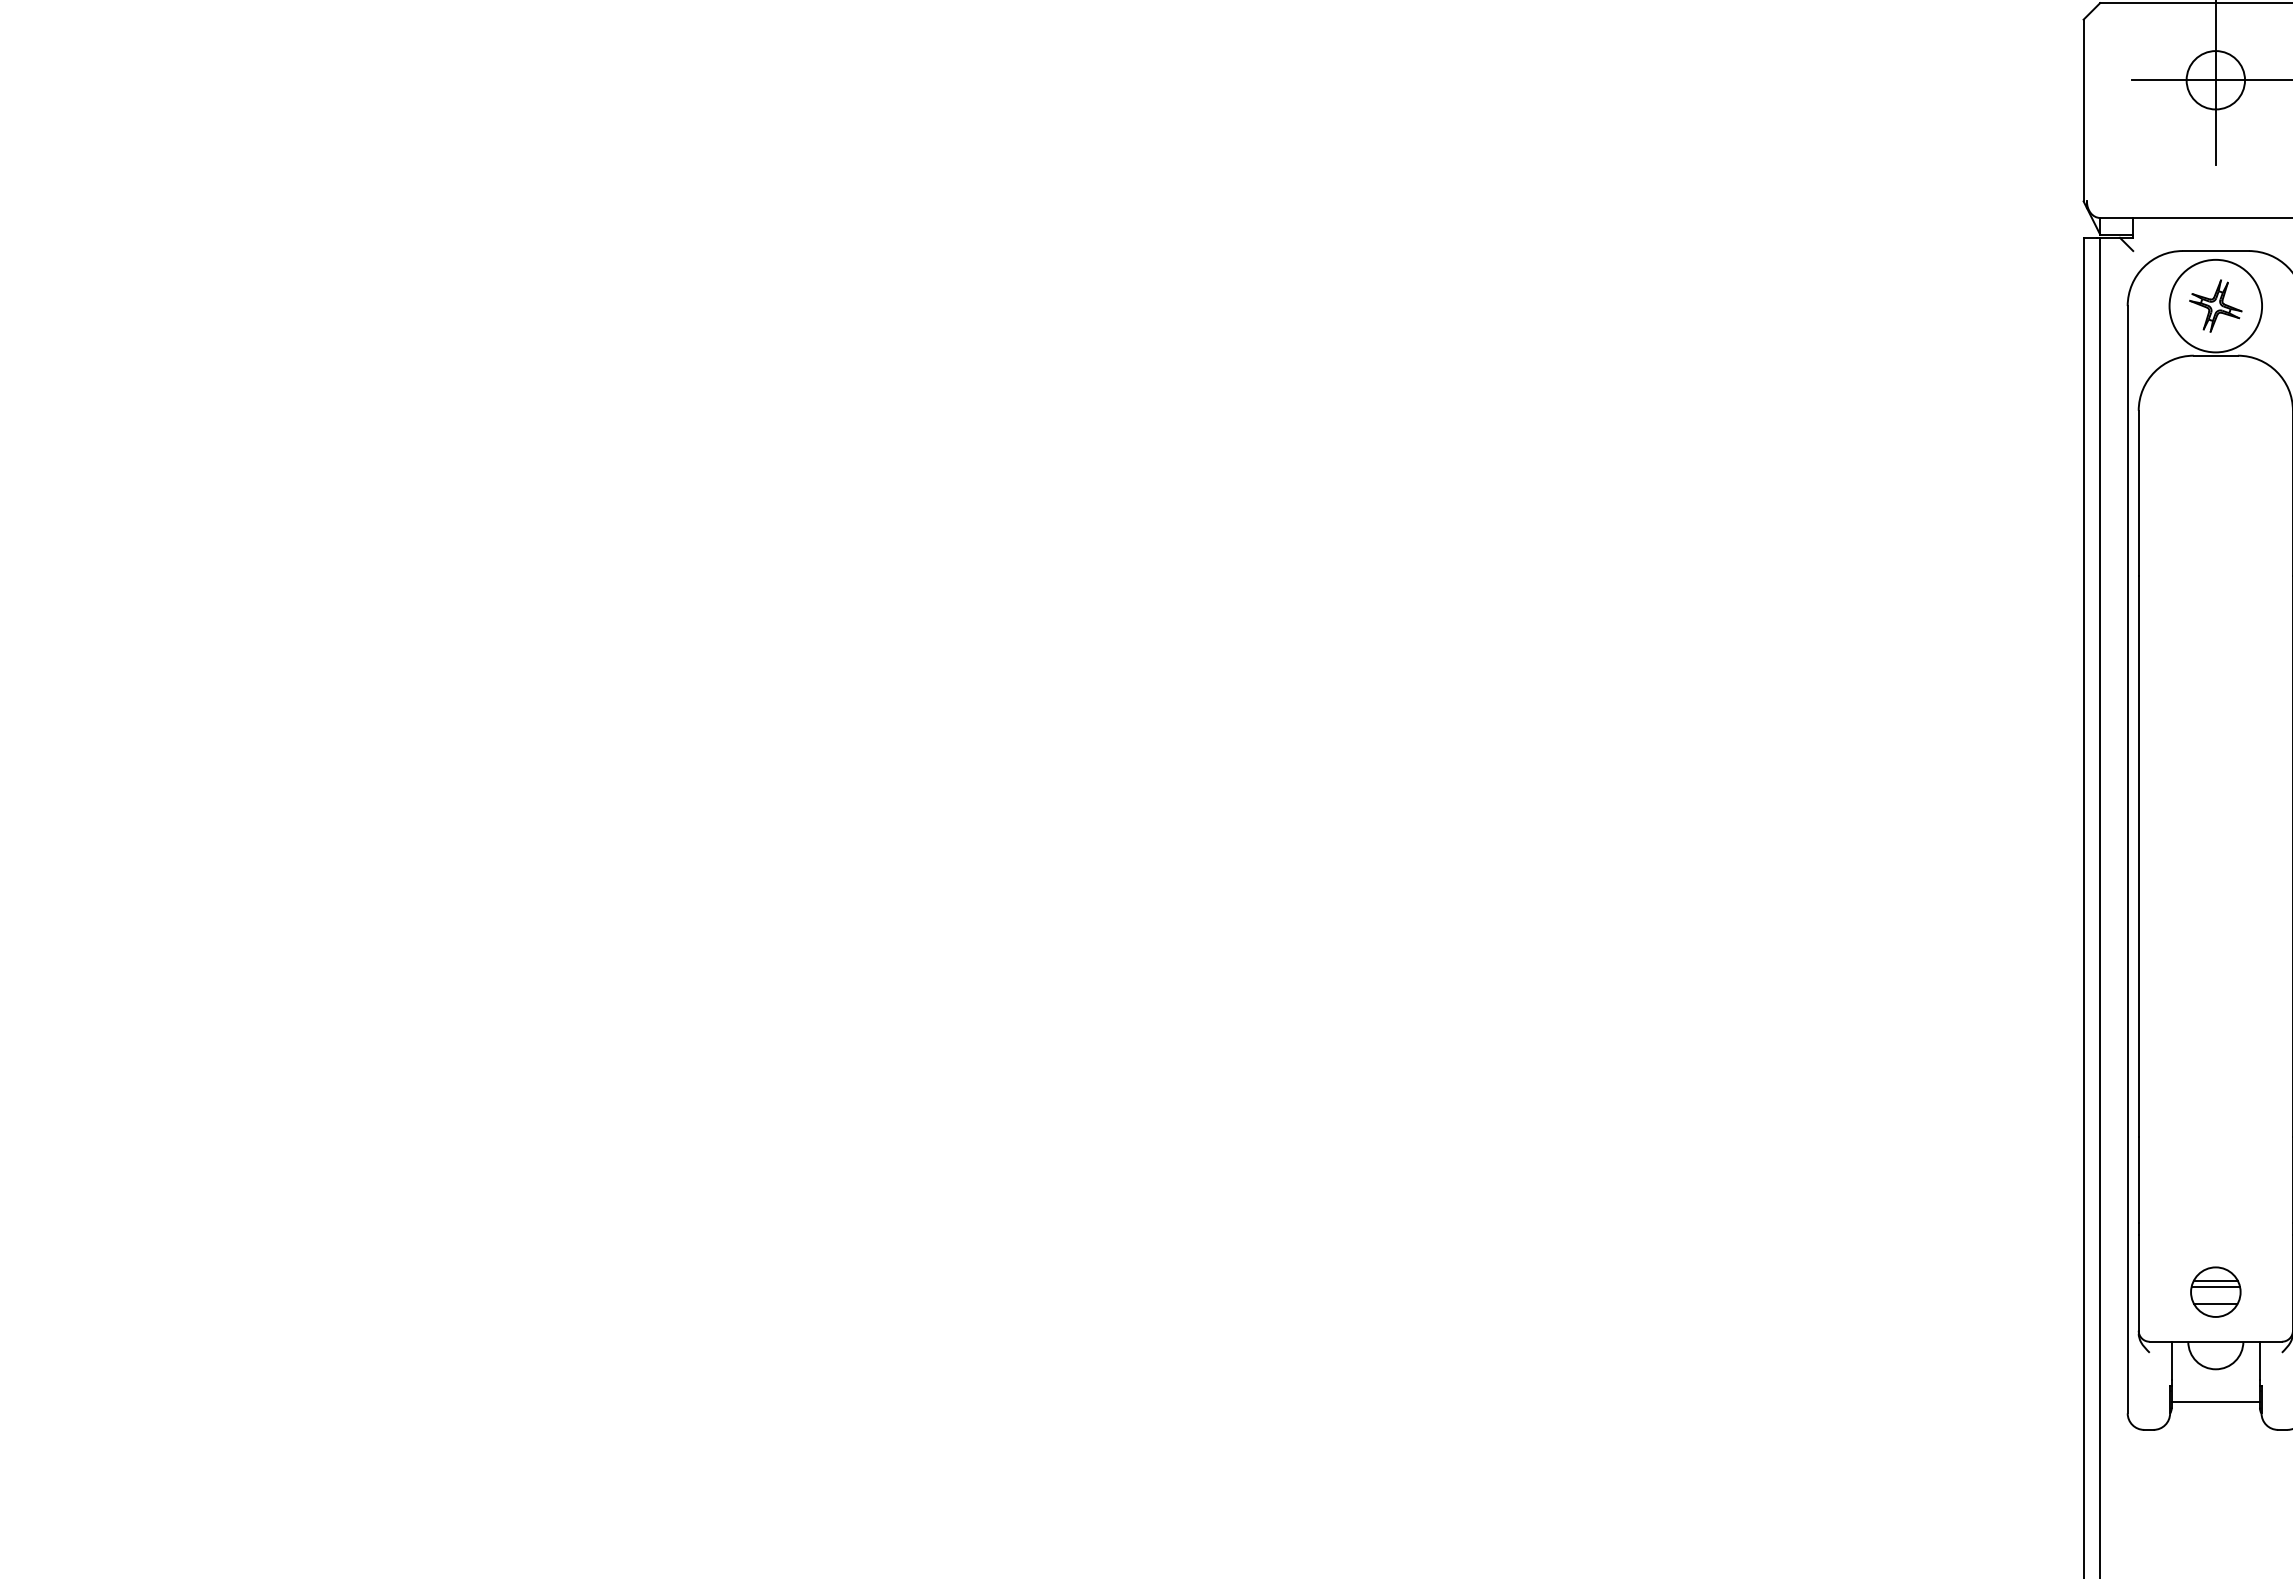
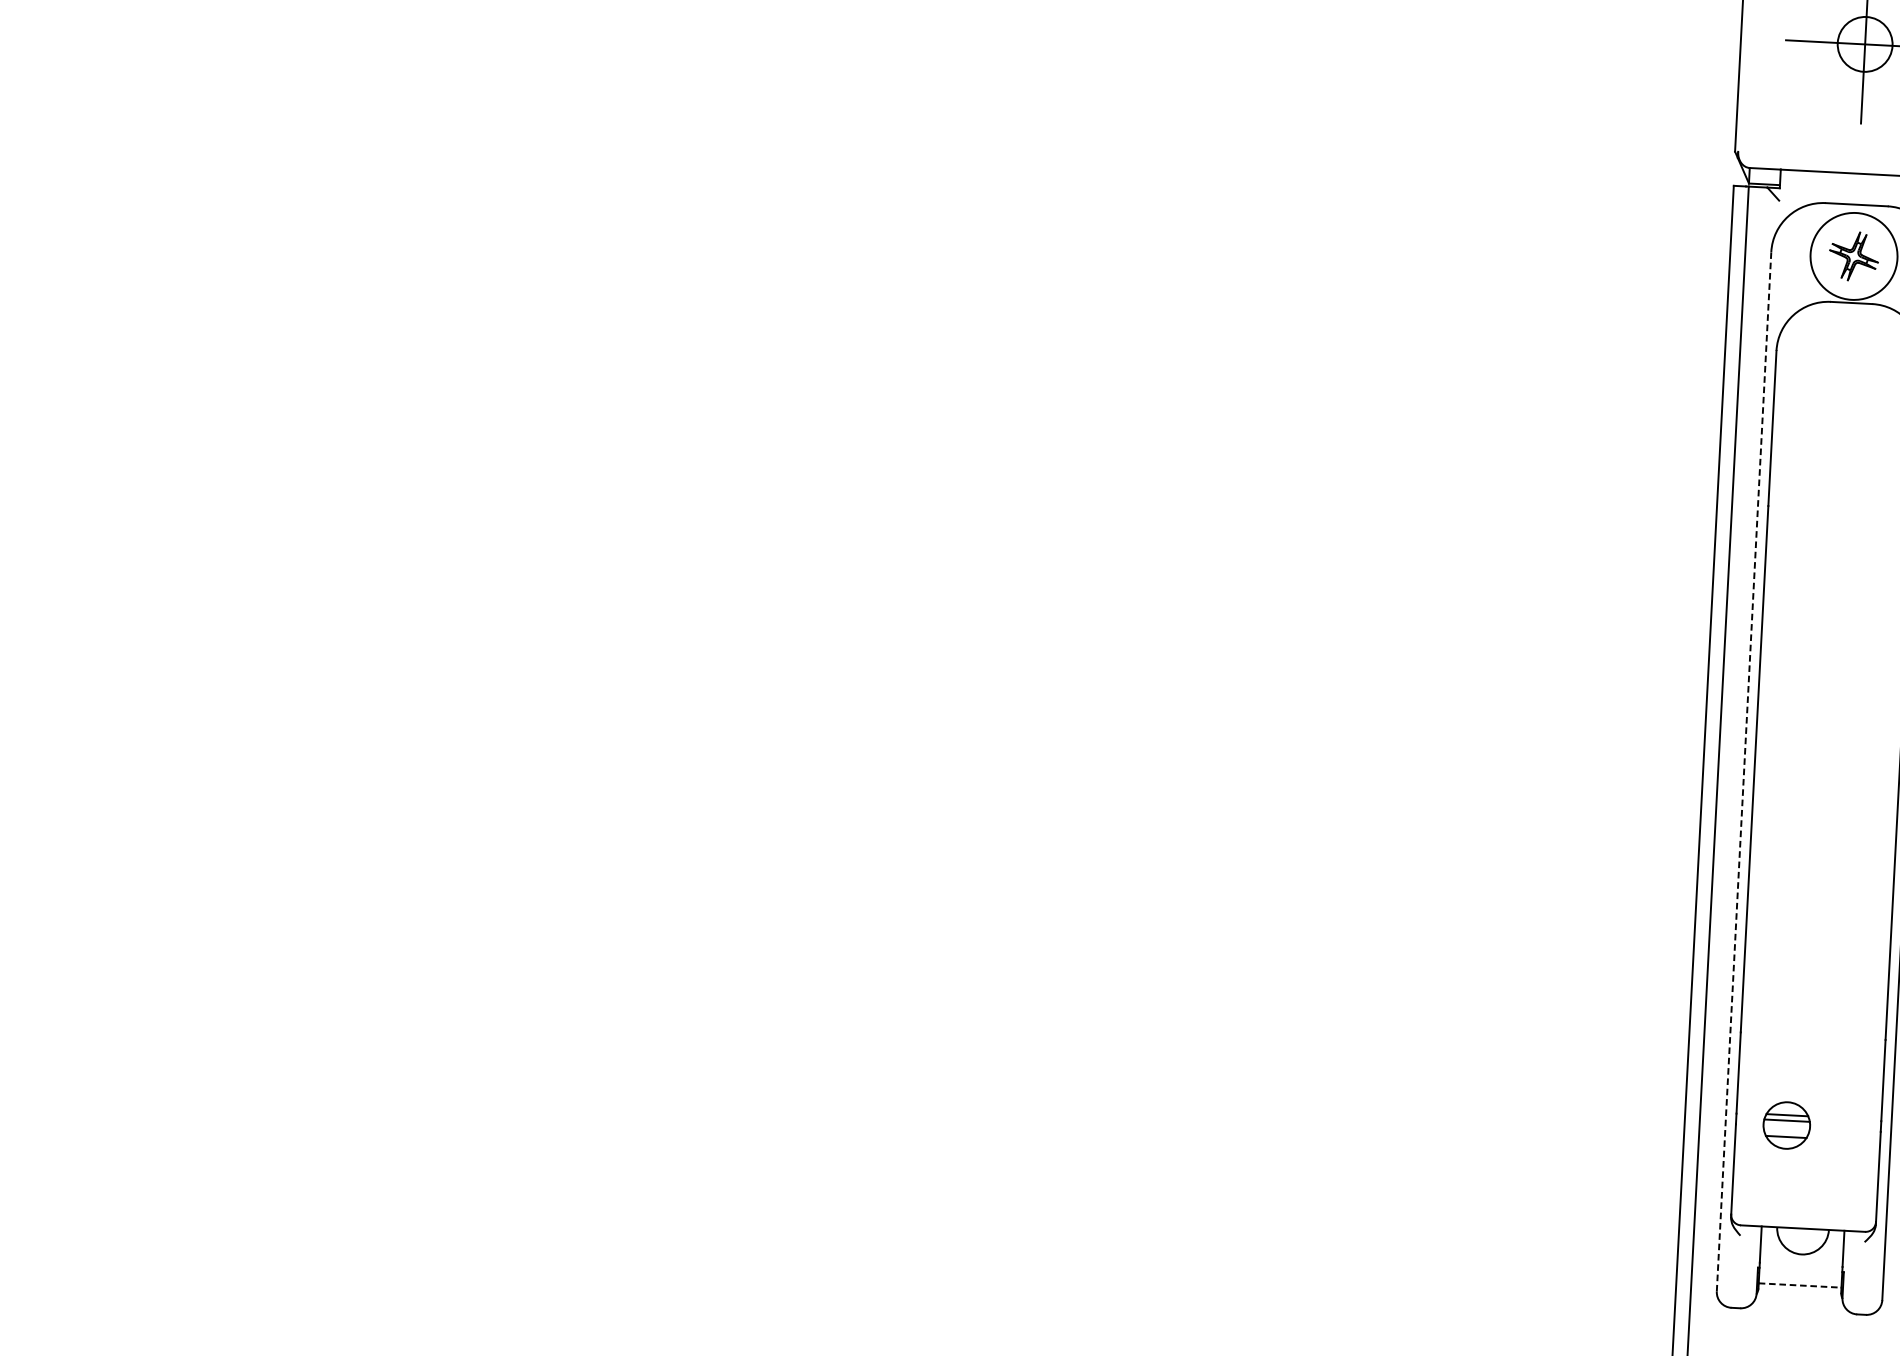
line: (2127, 859) -> (1743, 771), solid -> dashed
part: (2215, 1291) -> (1786, 1124), moved
line: (2216, 1402) -> (1800, 1285), solid -> dashed

